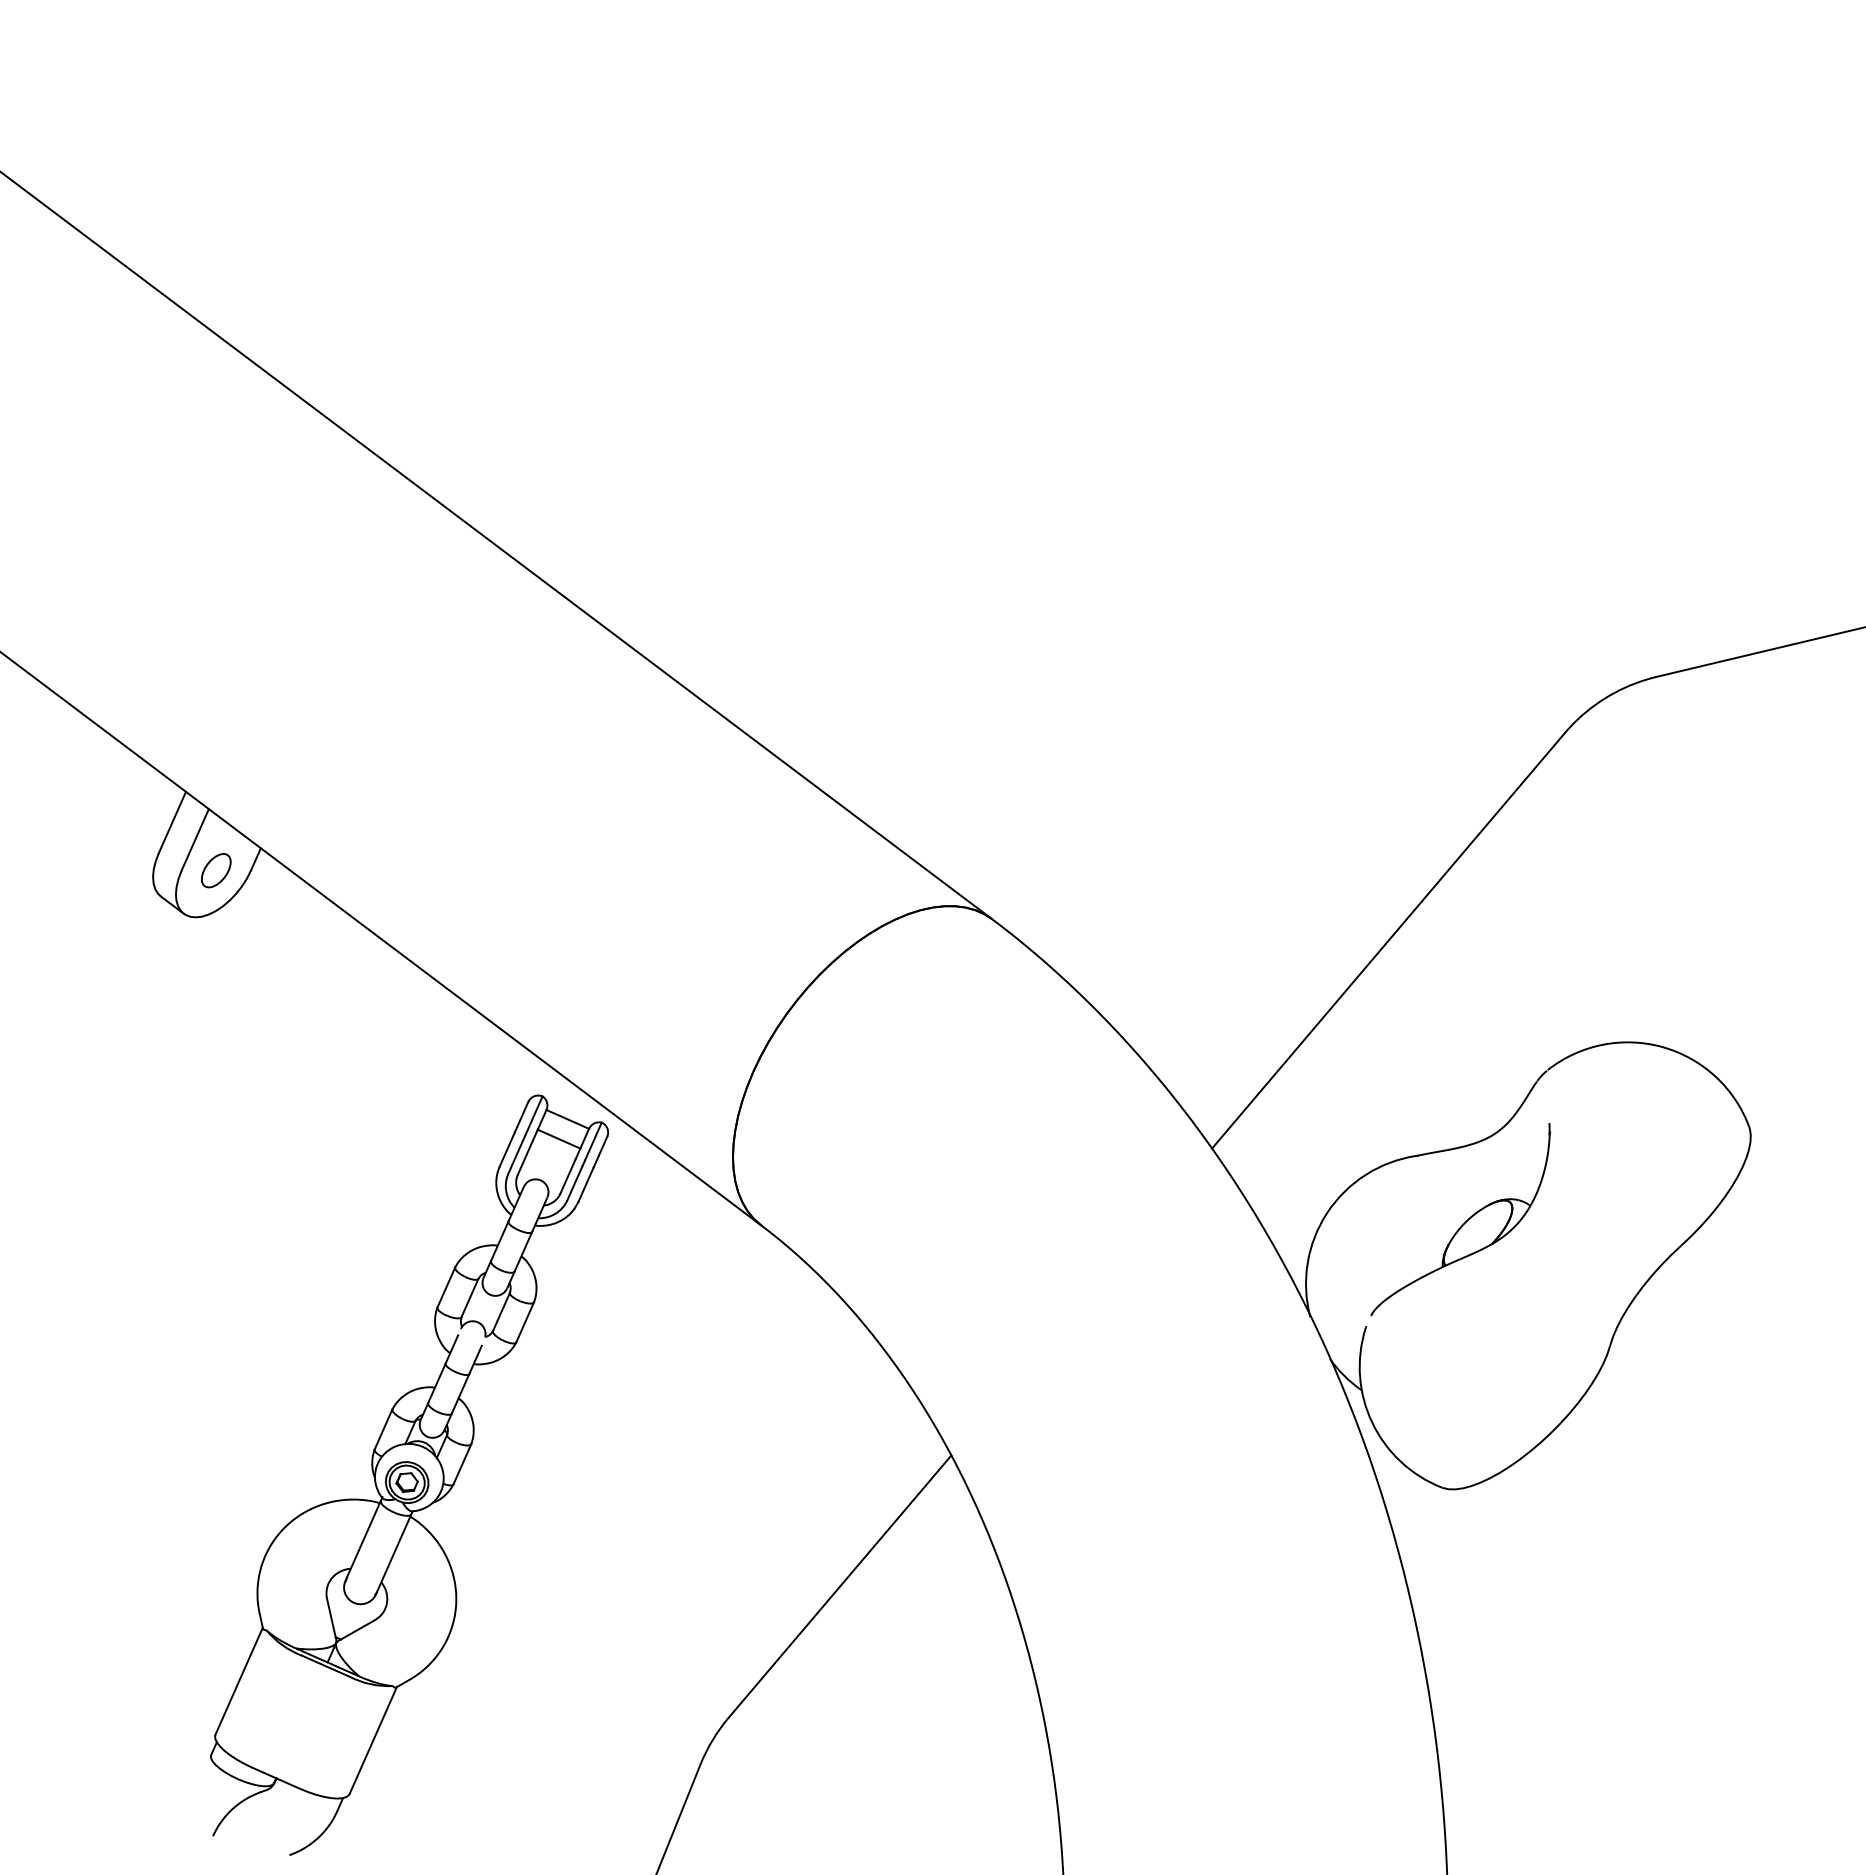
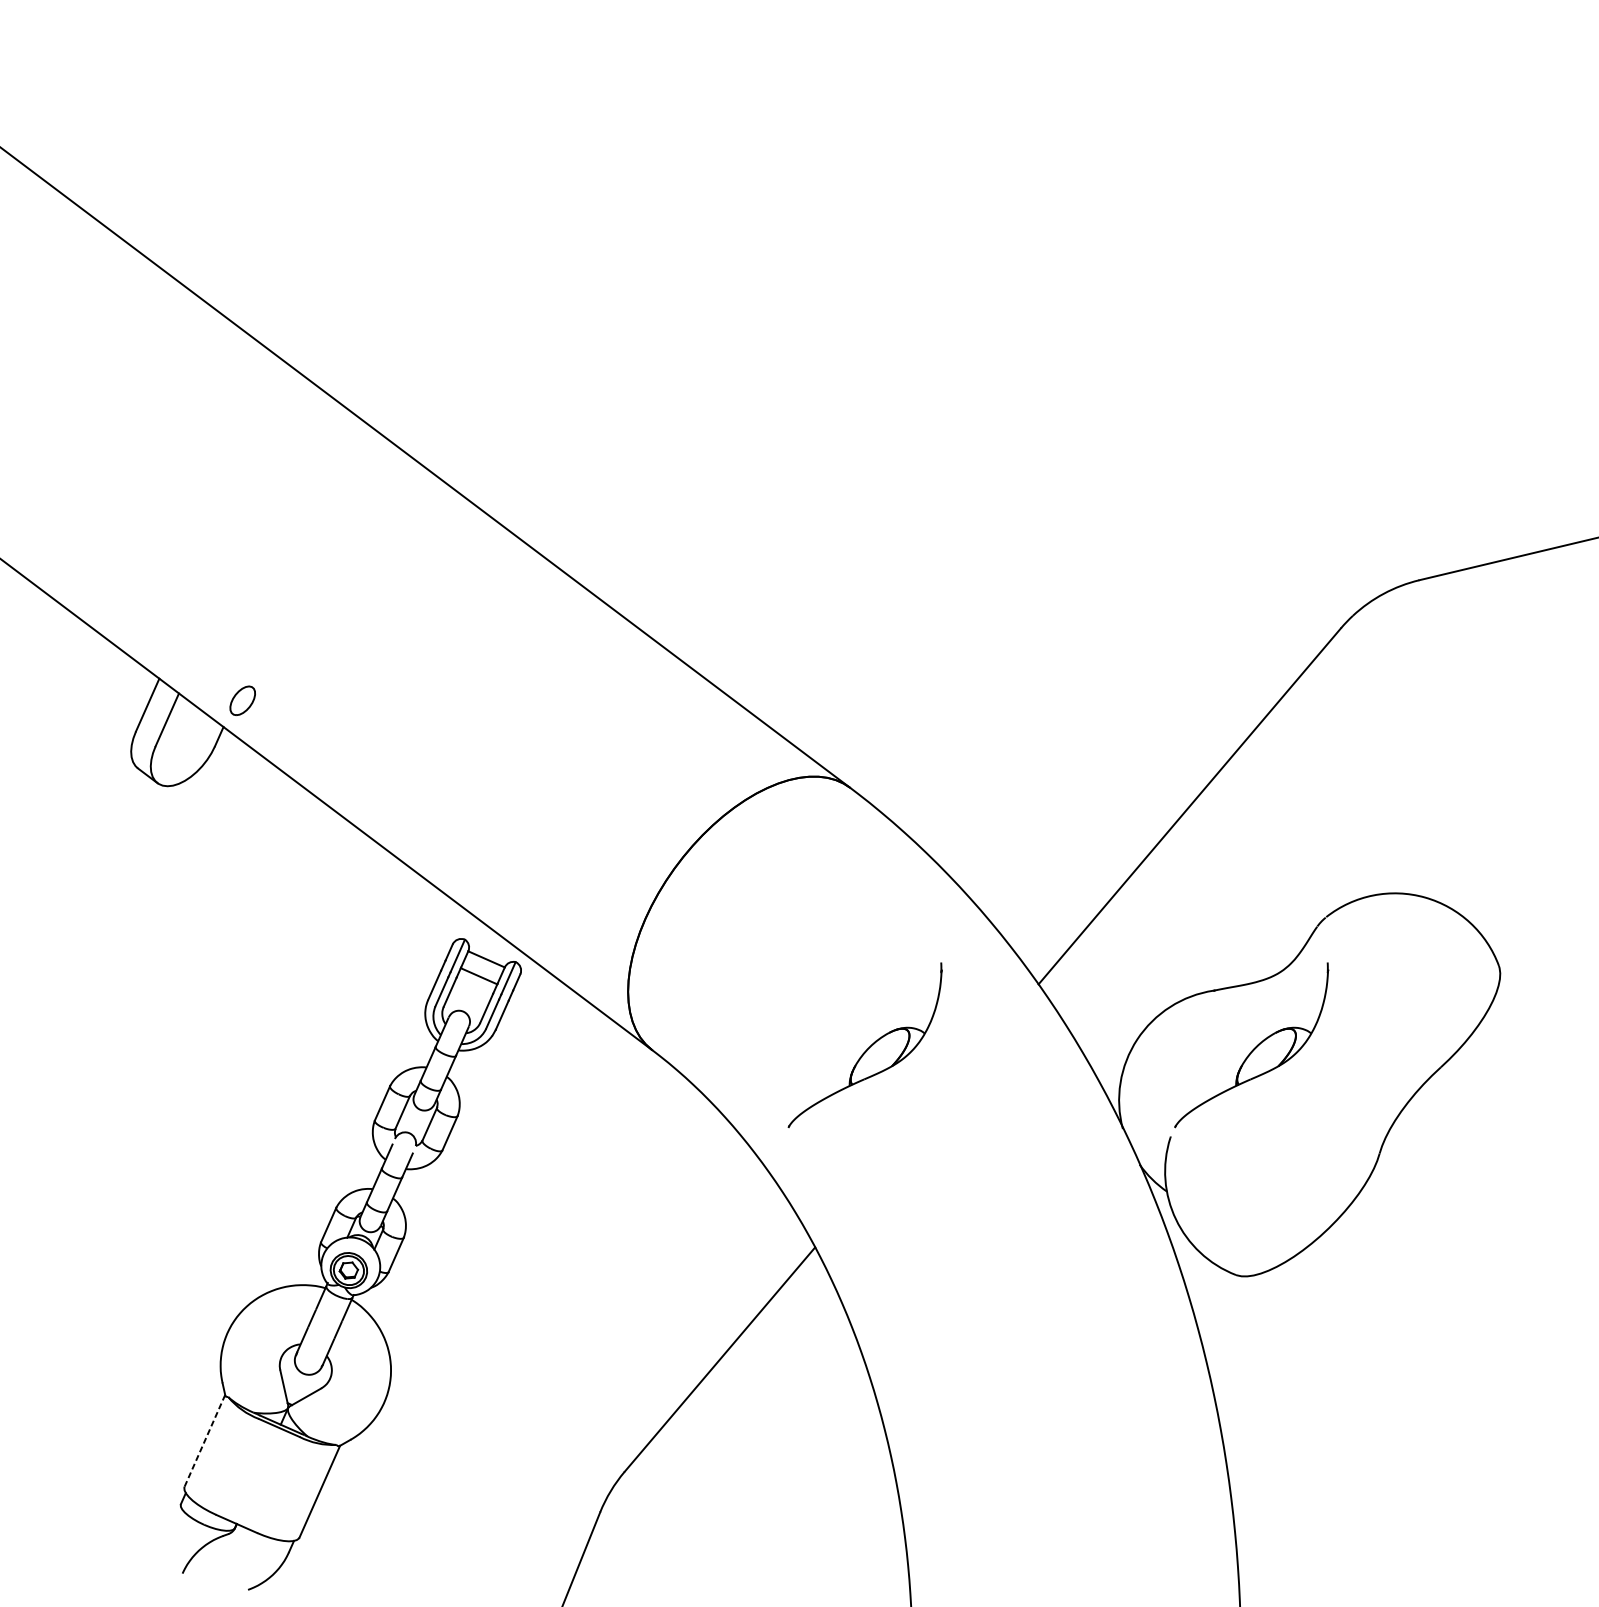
part: (216, 870) -> (242, 700), moved
part: (1009, 1219) -> (865, 1045), added
line: (238, 1681) -> (204, 1441), solid -> dashed

